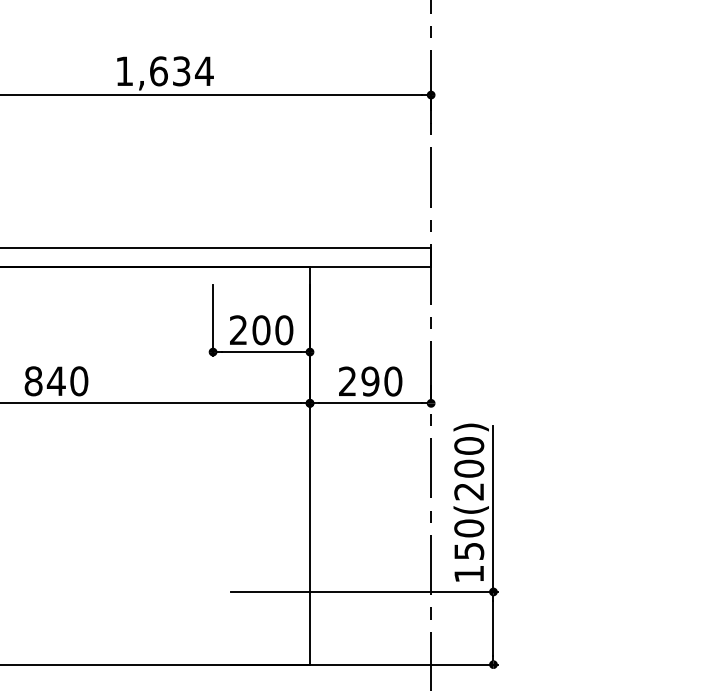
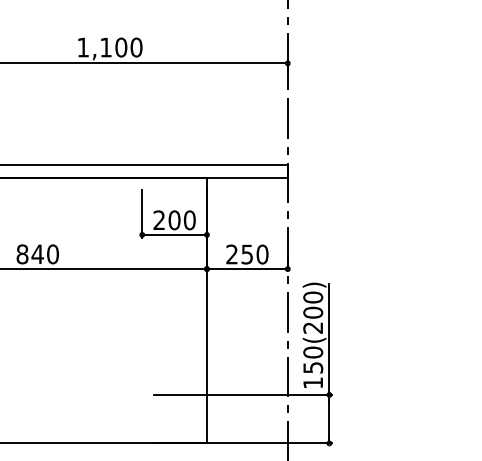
text: (181, 71) -> (121, 47), 1,634 -> 1,100
text: (370, 381) -> (247, 254), 290 -> 250

